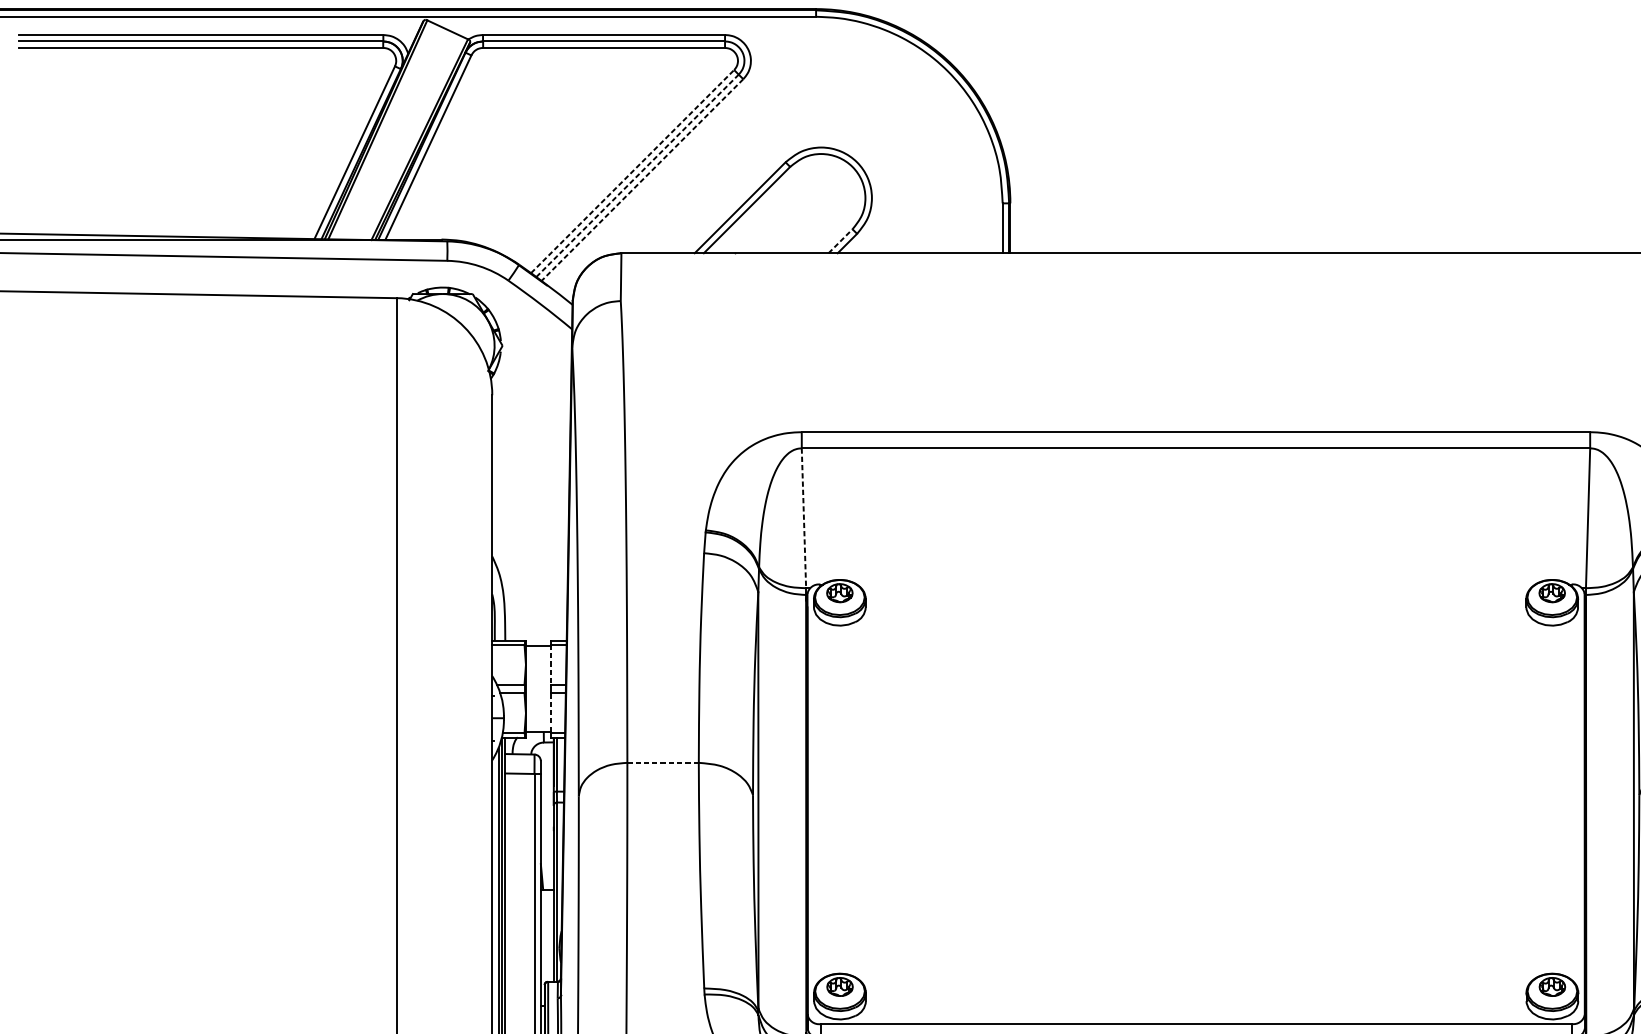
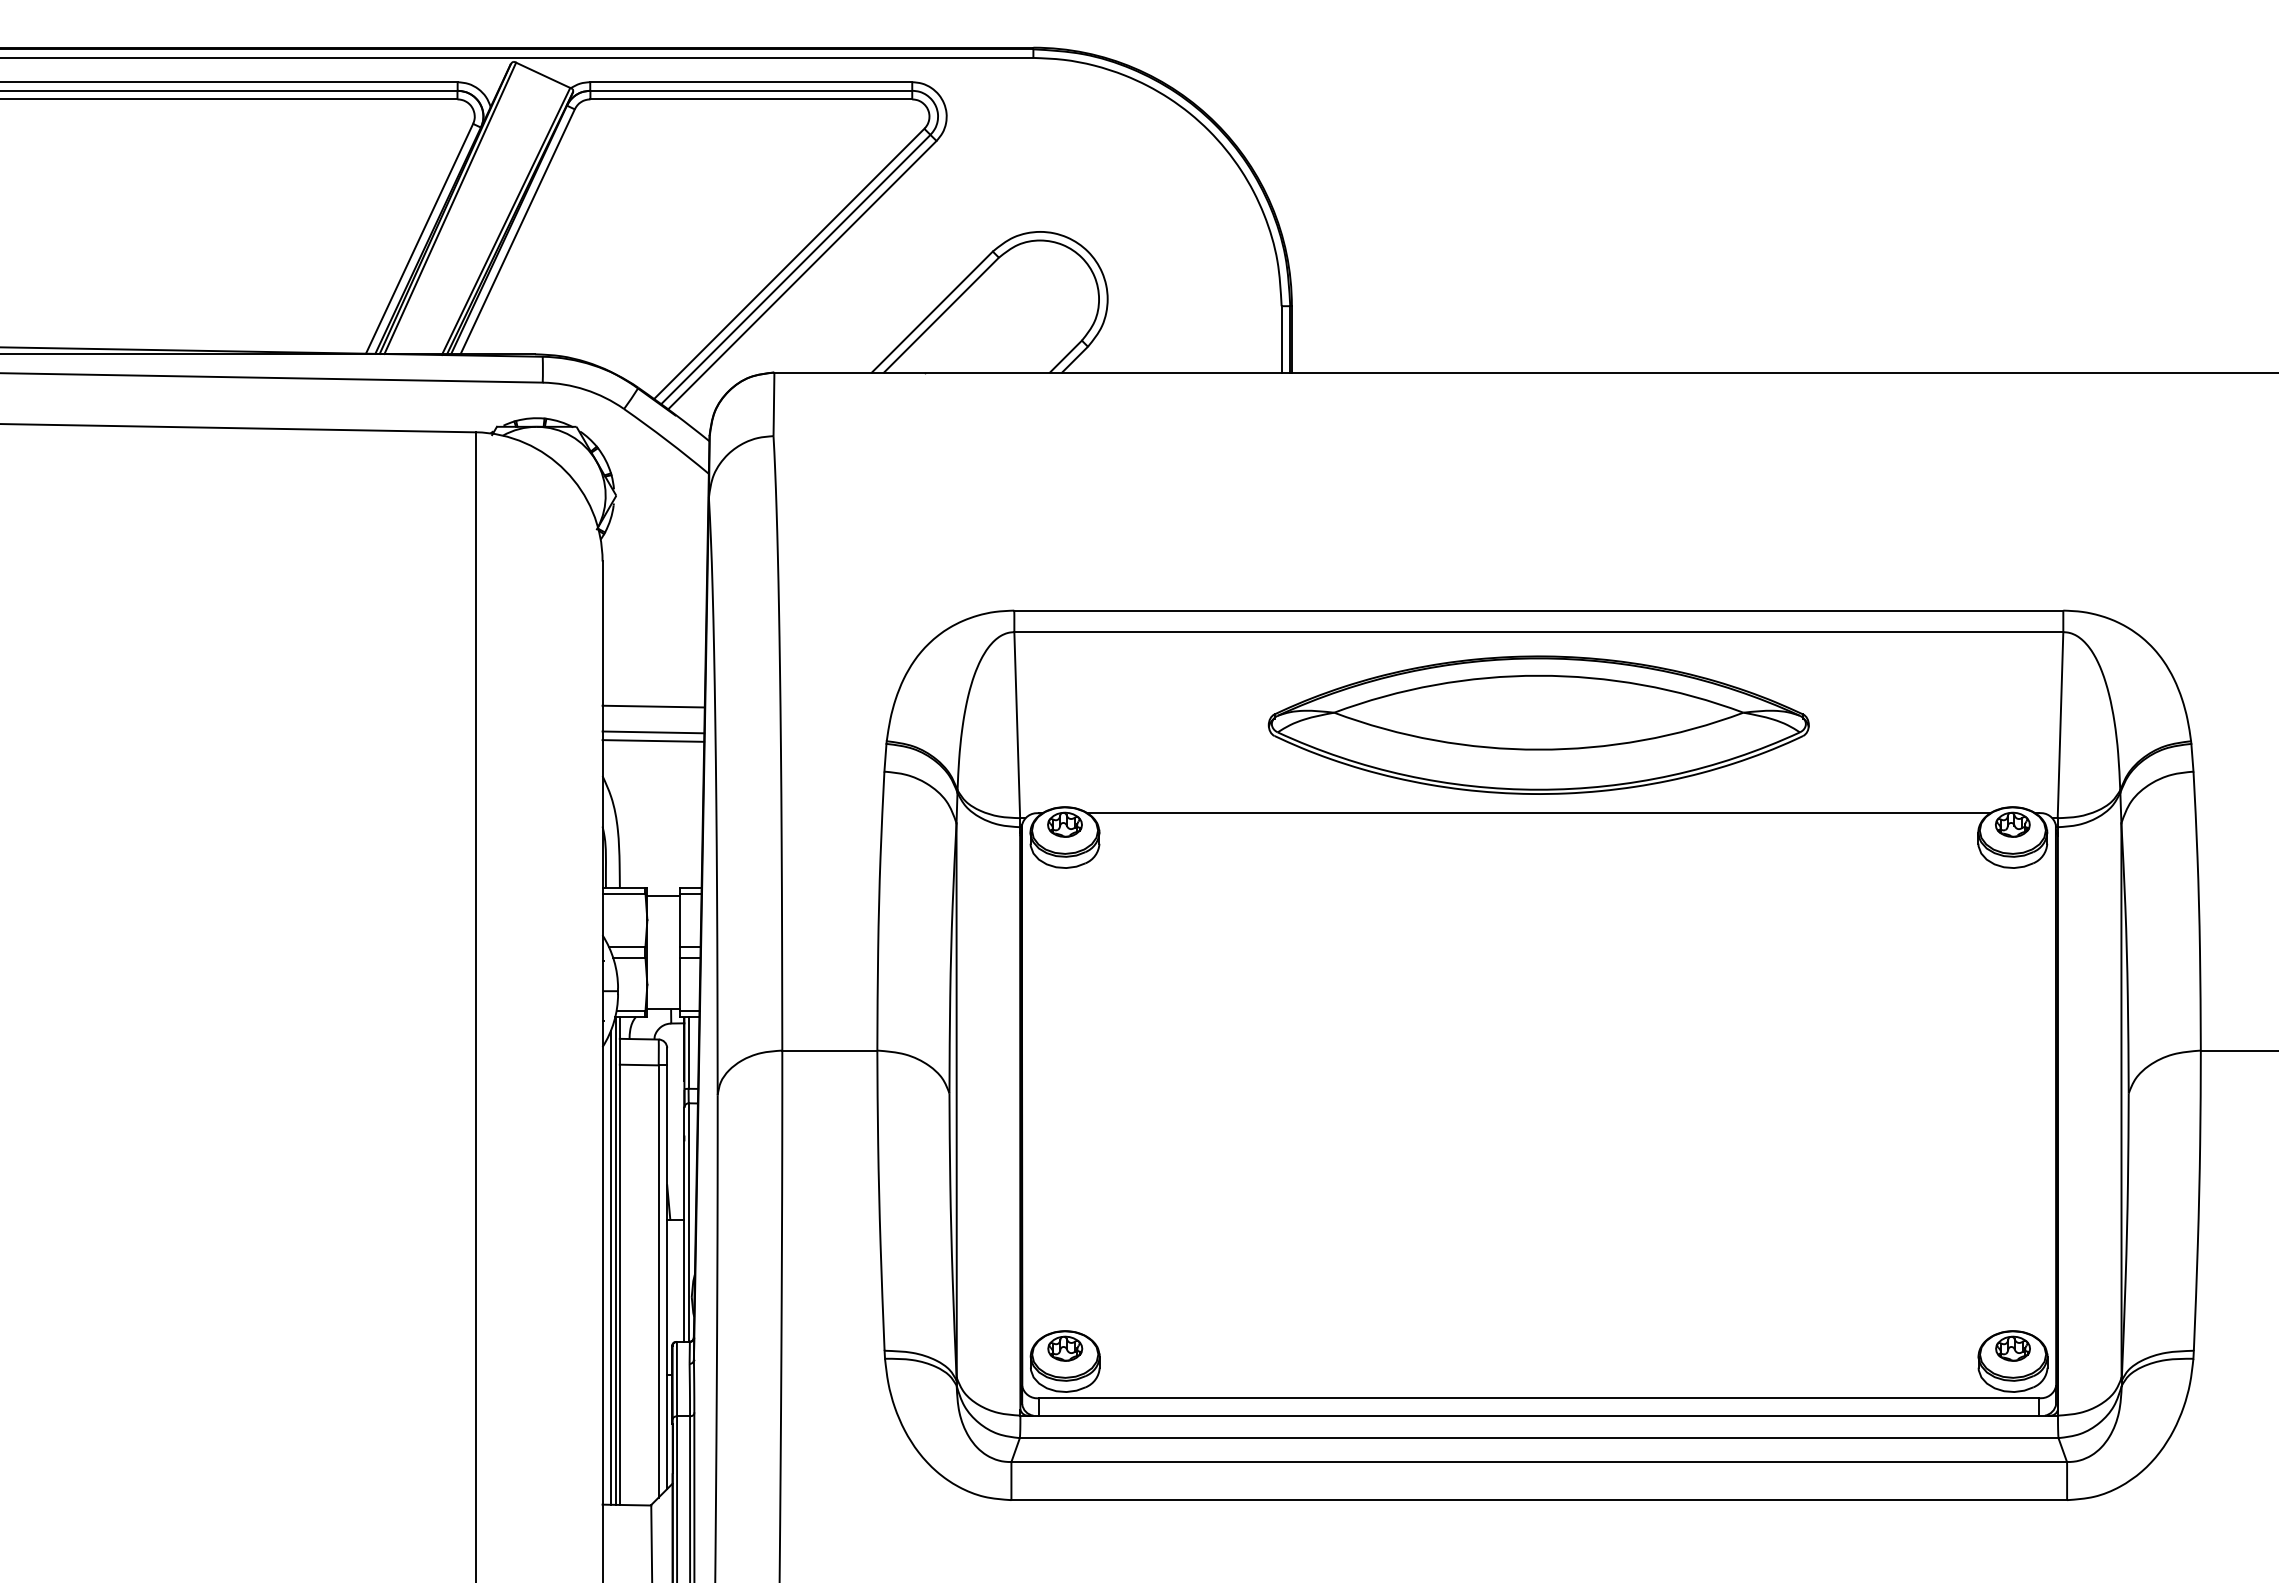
line: (632, 171) -> (789, 263), dashed -> solid
line: (638, 175) -> (796, 269), dashed -> solid
line: (642, 180) -> (802, 275), dashed -> solid
line: (840, 241) -> (1065, 356), dashed -> solid
line: (530, 504) -> (653, 706), added
part: (1195, 517) -> (1538, 724), added
line: (804, 518) -> (1017, 725), dashed -> solid
line: (530, 523) -> (653, 732), added
line: (530, 529) -> (653, 740), added
line: (1195, 584) -> (1538, 813), added
line: (550, 665) -> (680, 920), dashed -> solid
line: (550, 713) -> (680, 984), dashed -> solid
line: (662, 762) -> (829, 1050), dashed -> solid

